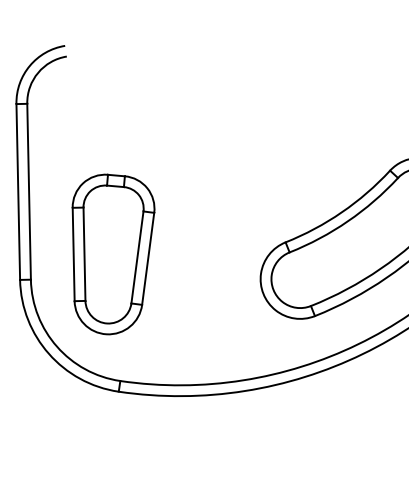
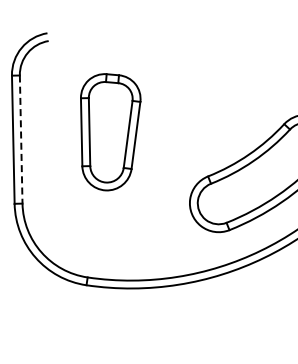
line: (29, 193) -> (21, 140), solid -> dashed
part: (113, 254) -> (110, 132), moved

